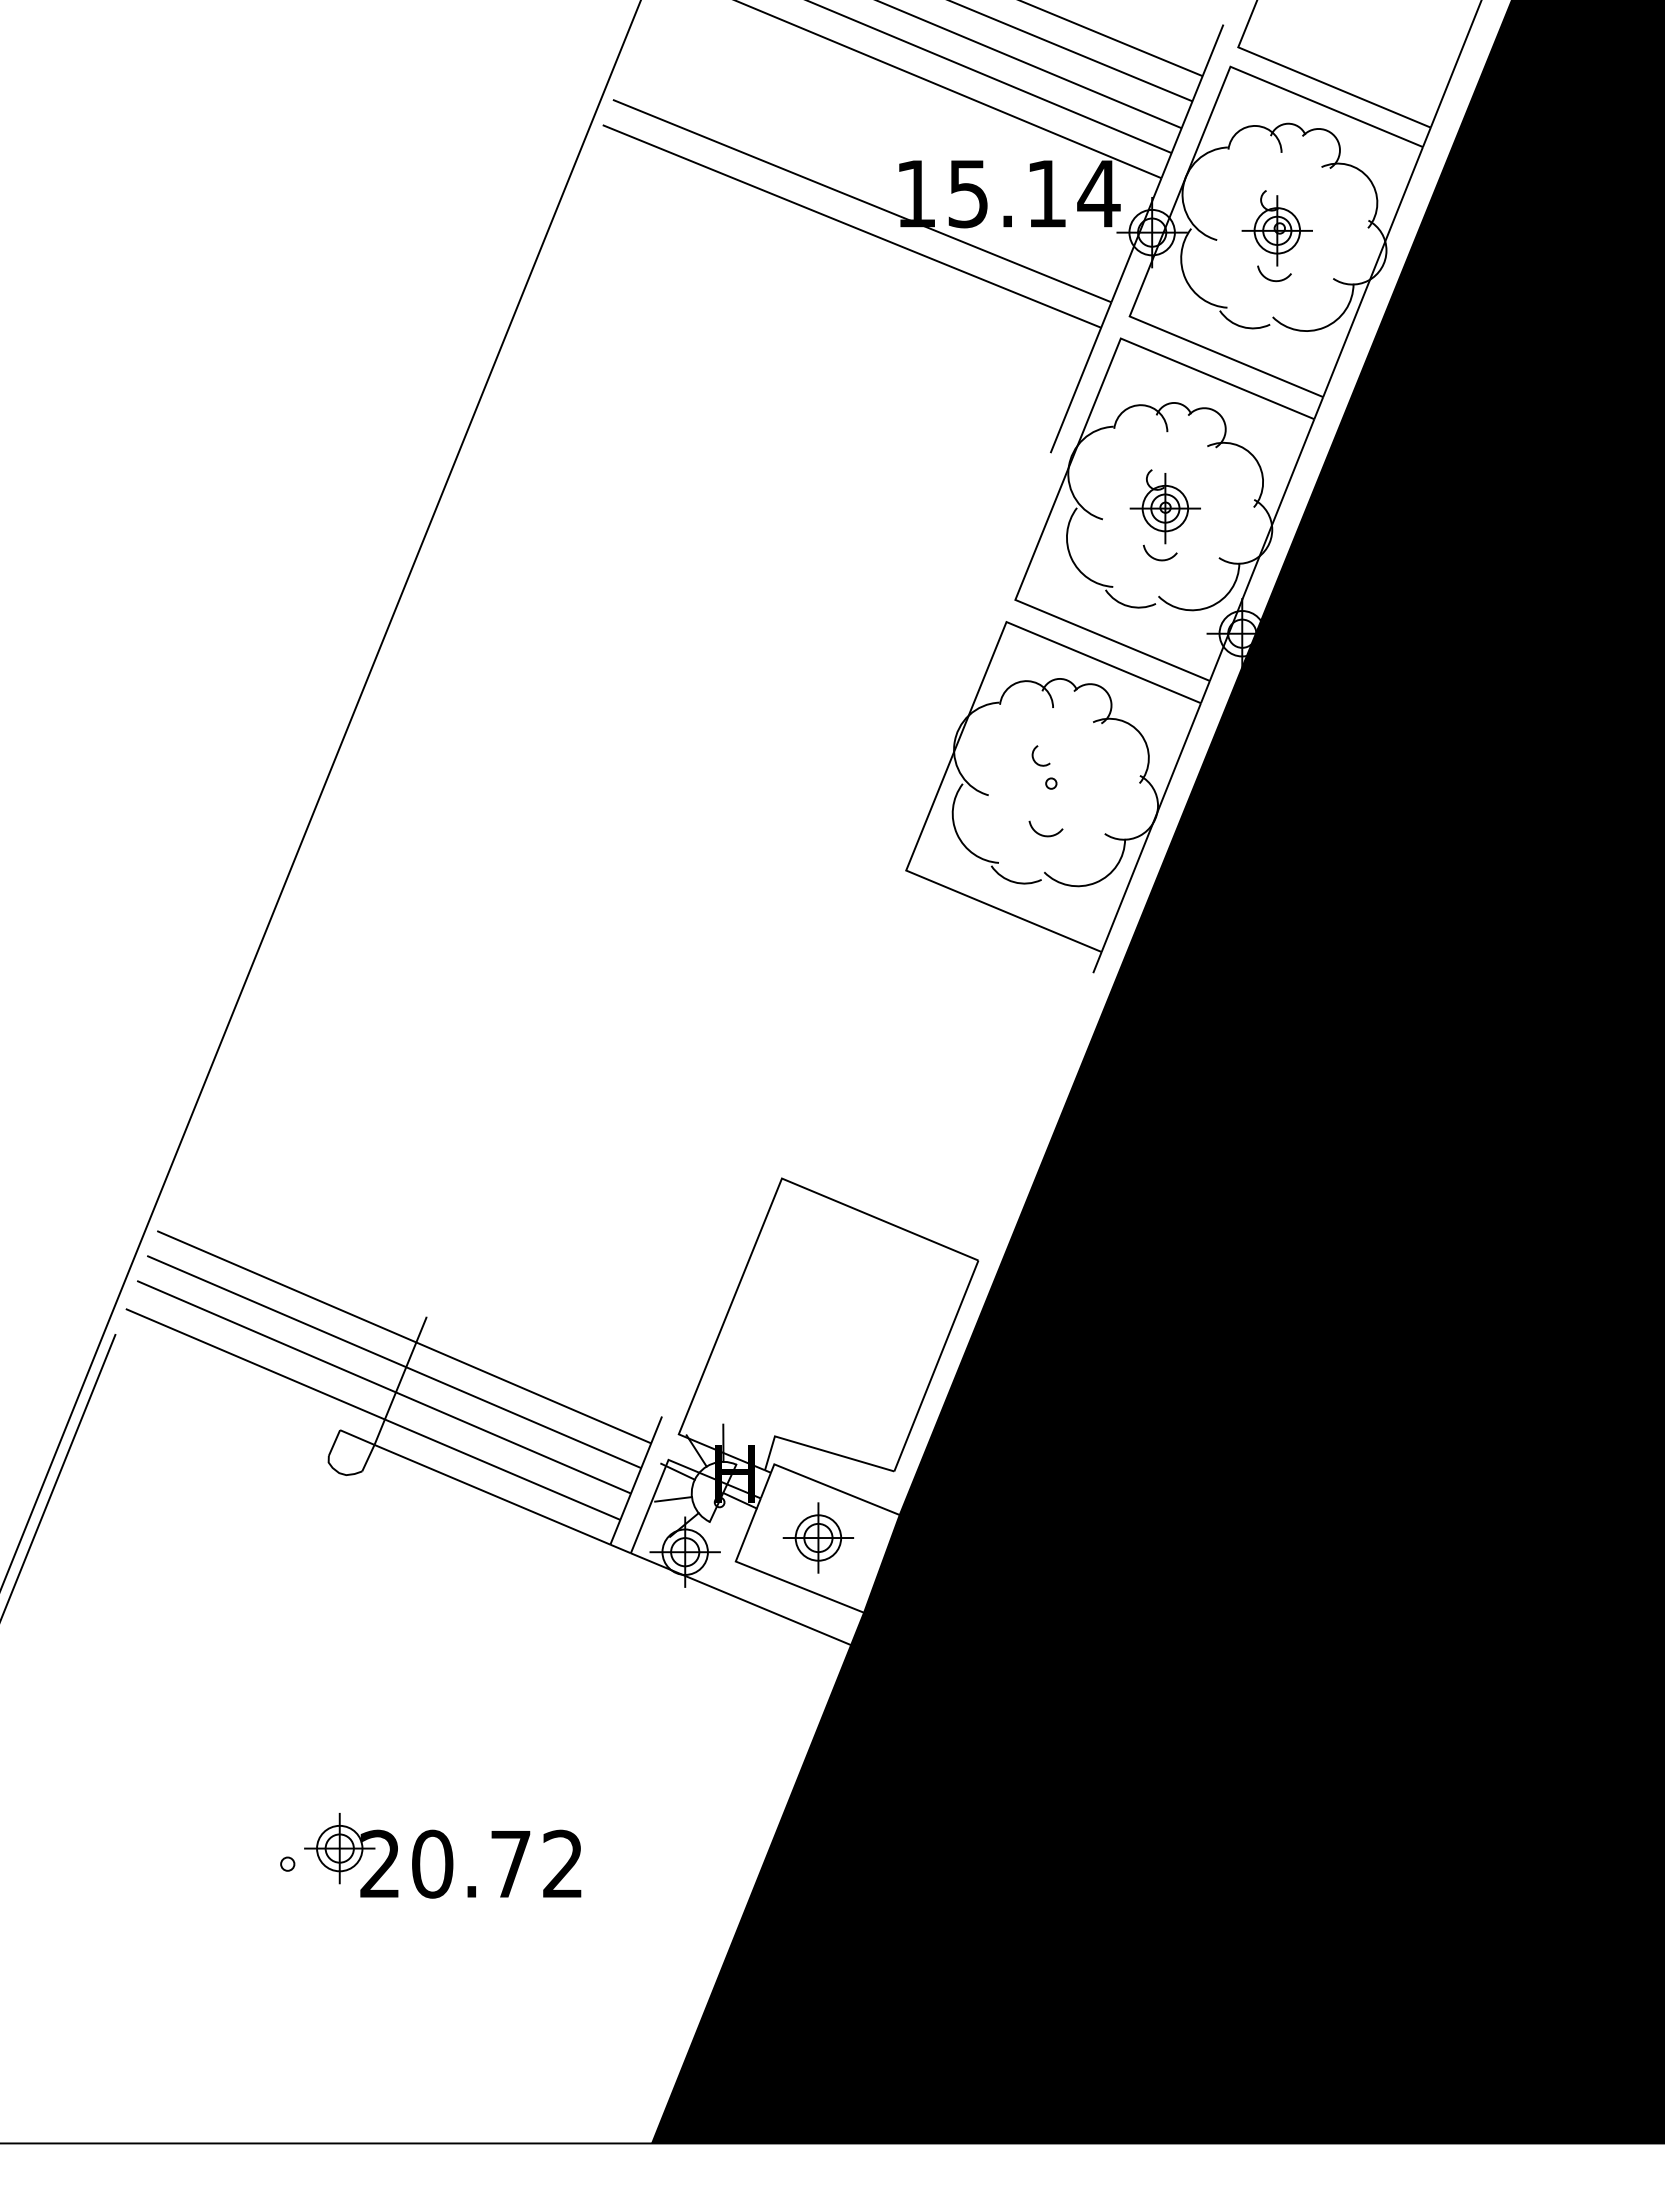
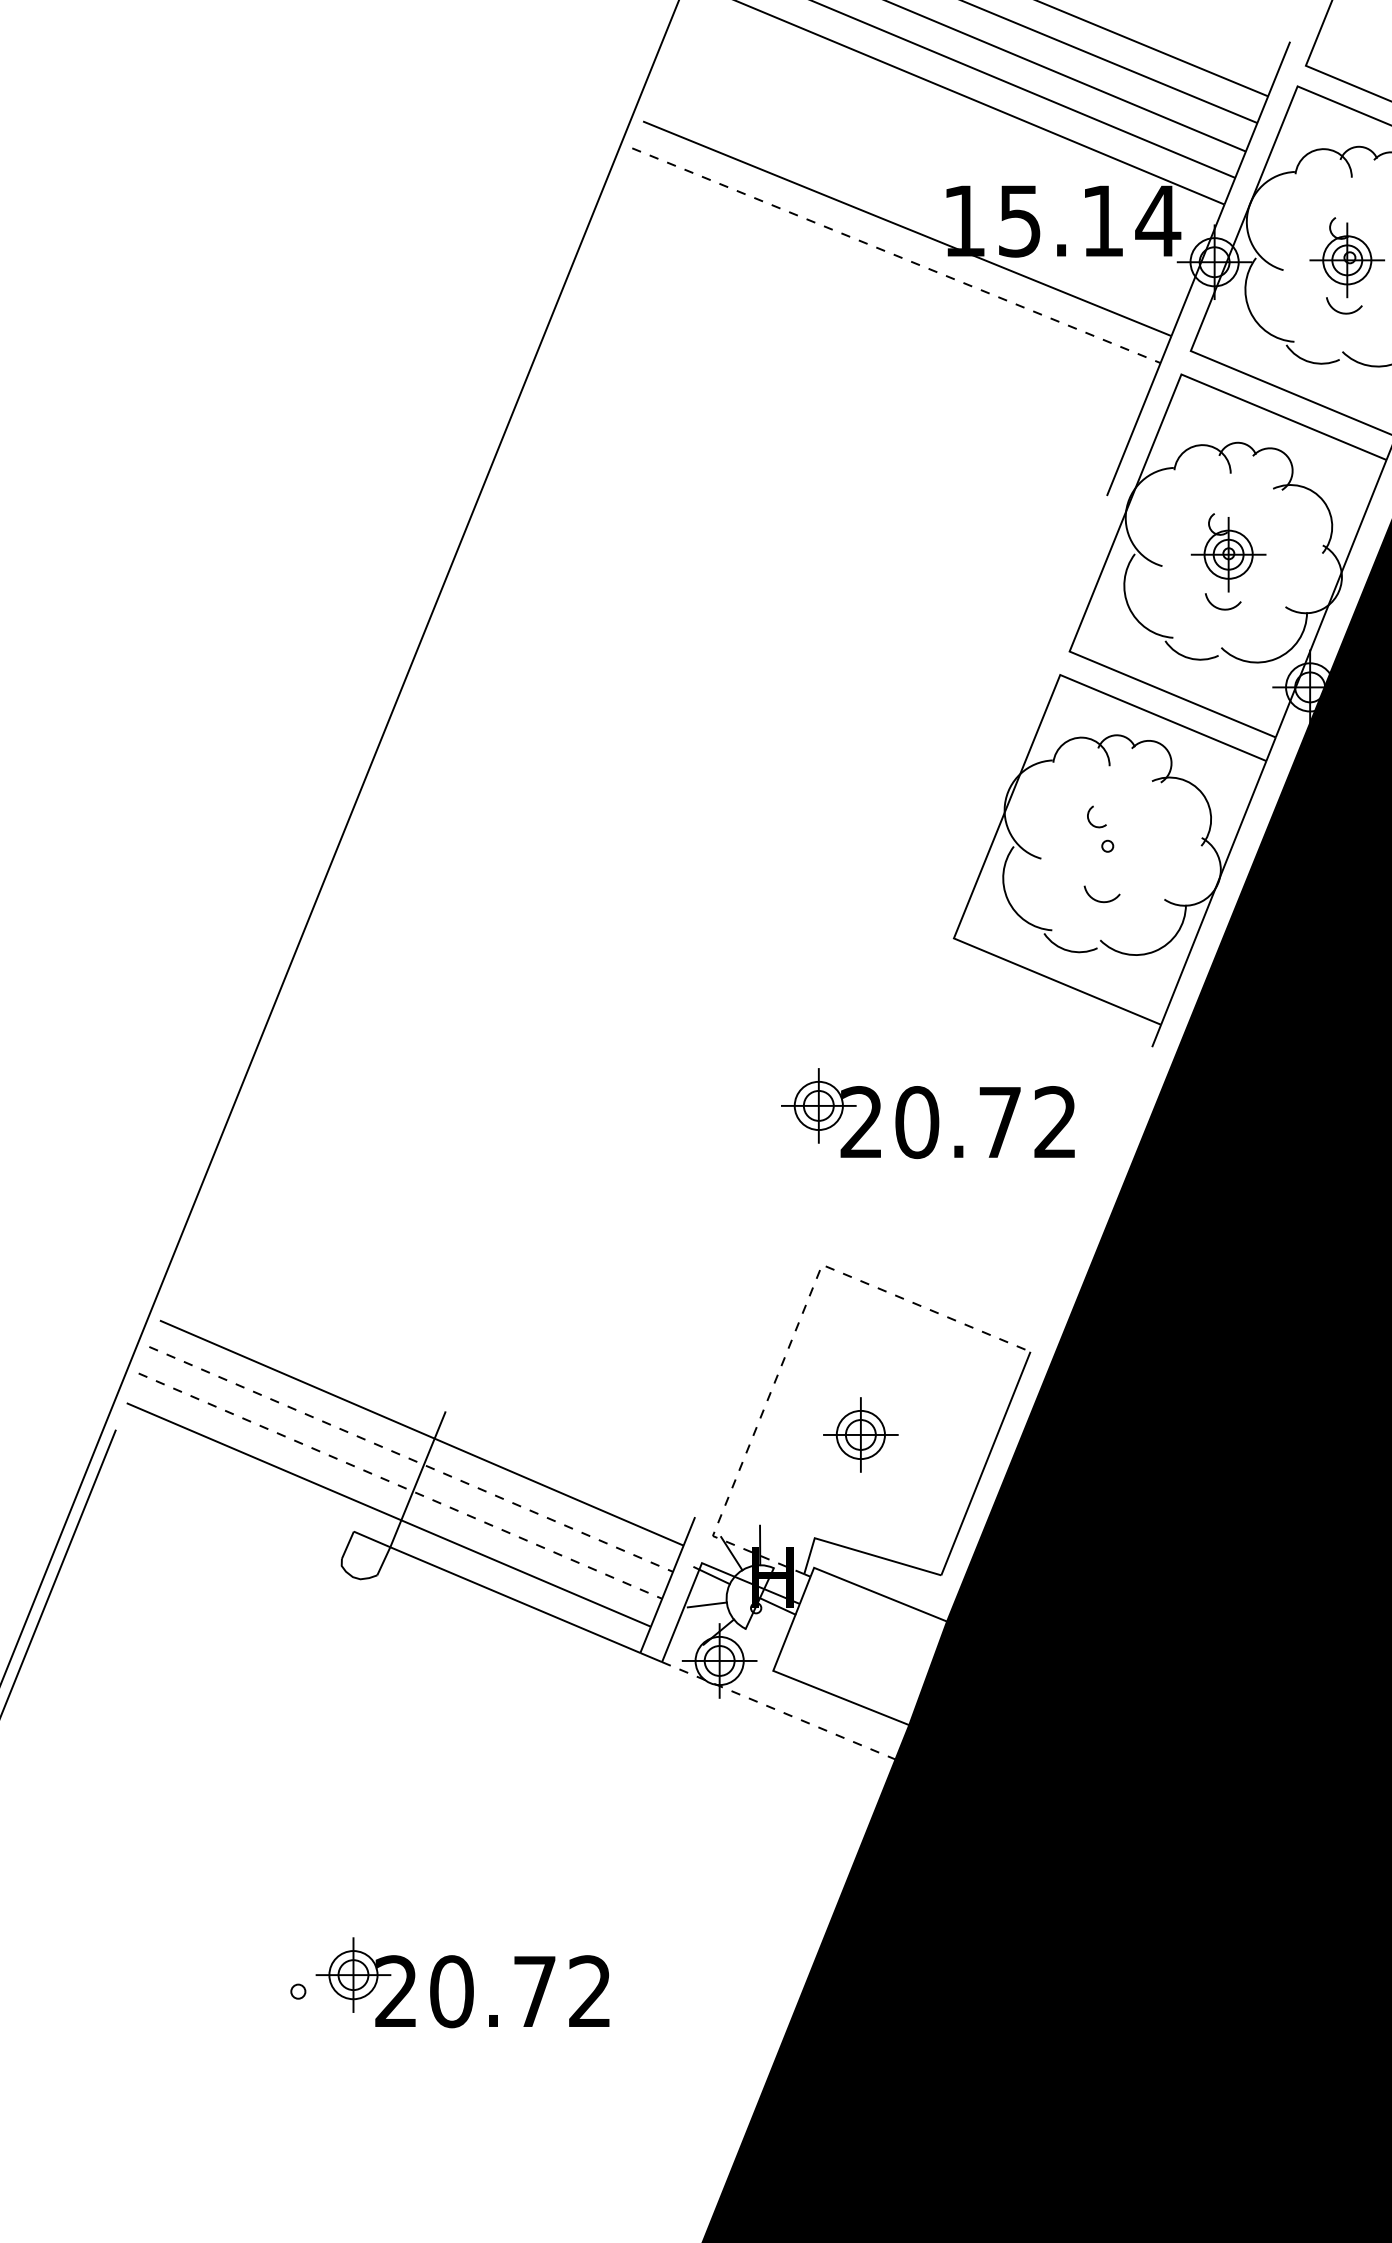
line: (852, 226) -> (896, 255), solid -> dashed
part: (881, 1035) -> (927, 1113), added
line: (752, 1250) -> (790, 1341), solid -> dashed
line: (394, 1362) -> (411, 1459), solid -> dashed
line: (384, 1387) -> (400, 1486), solid -> dashed
part: (818, 1537) -> (860, 1434), moved
line: (741, 1599) -> (779, 1711), solid -> dashed

